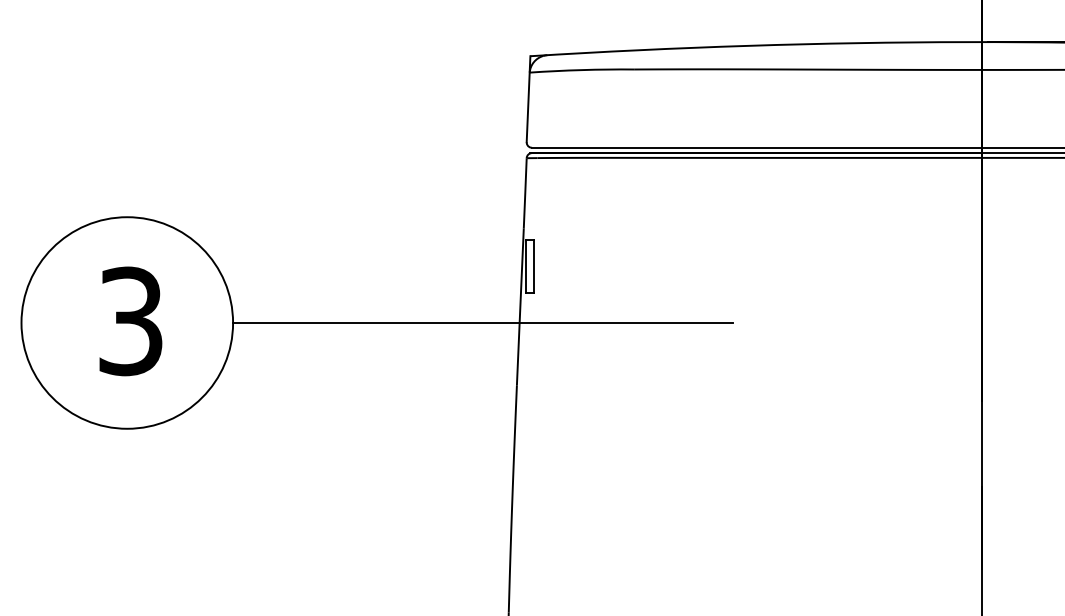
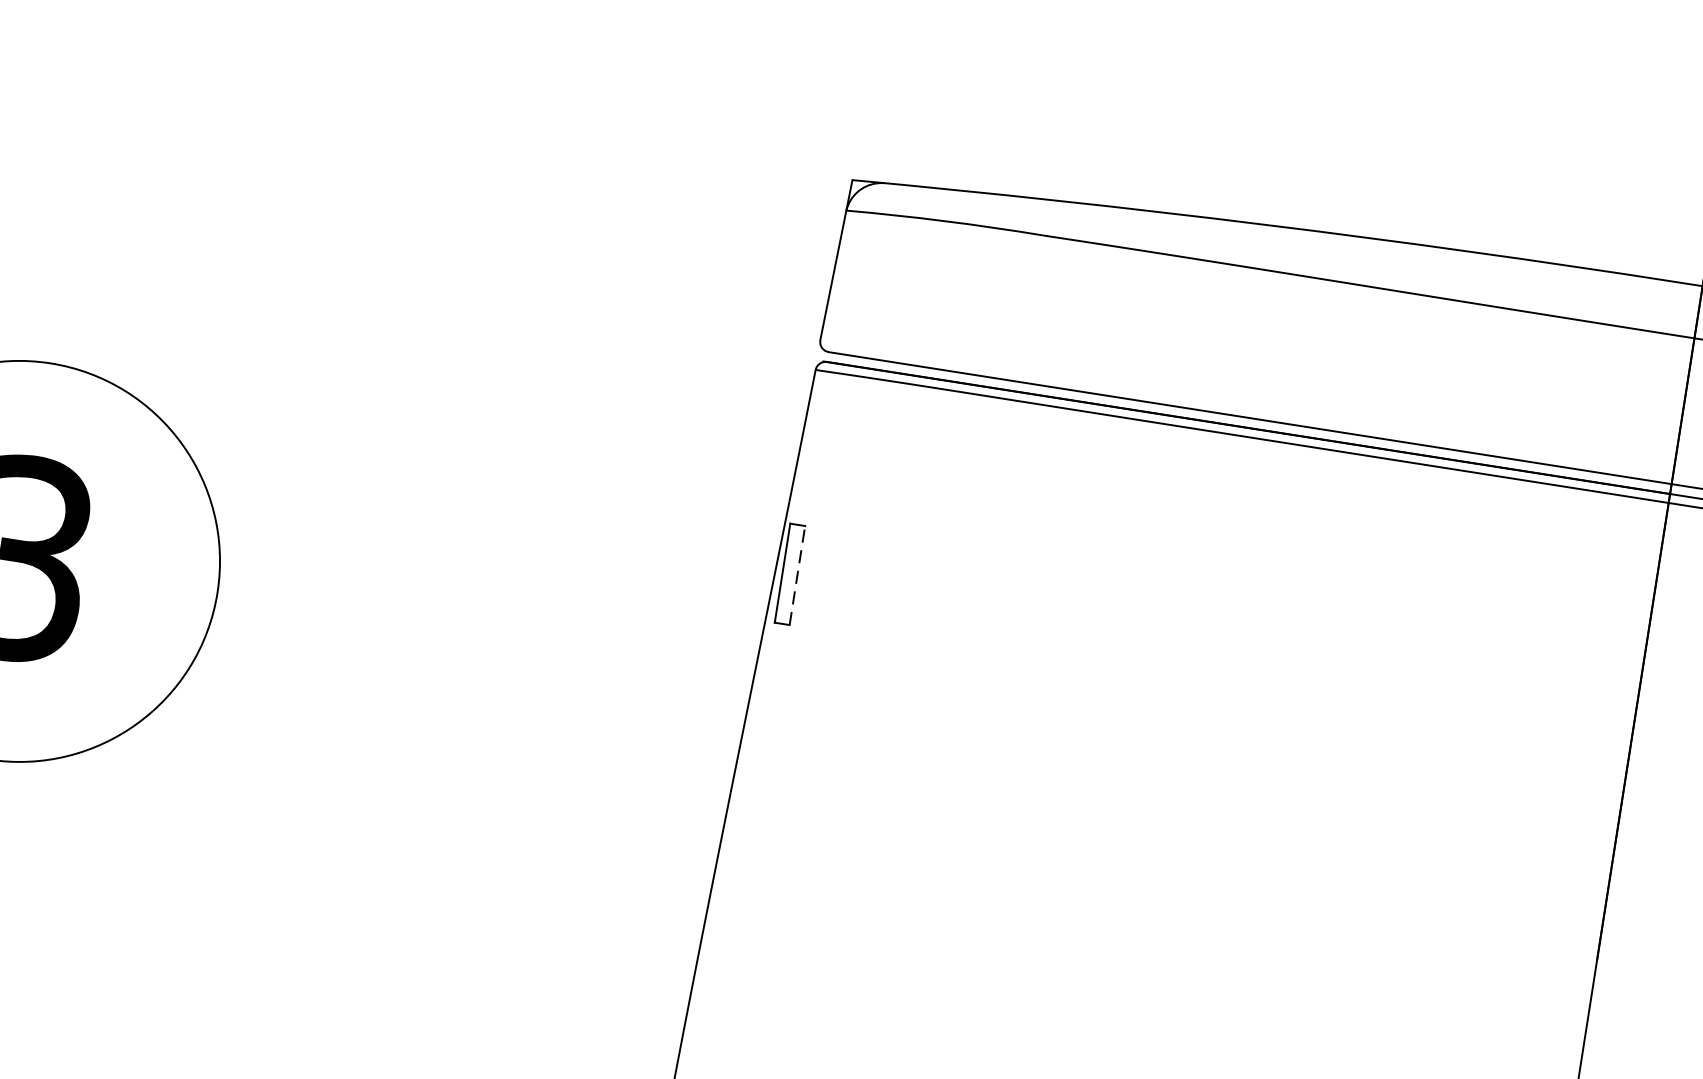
line: (533, 266) -> (796, 574), solid -> dashed
line: (482, 323) -> (684, 666), removed

